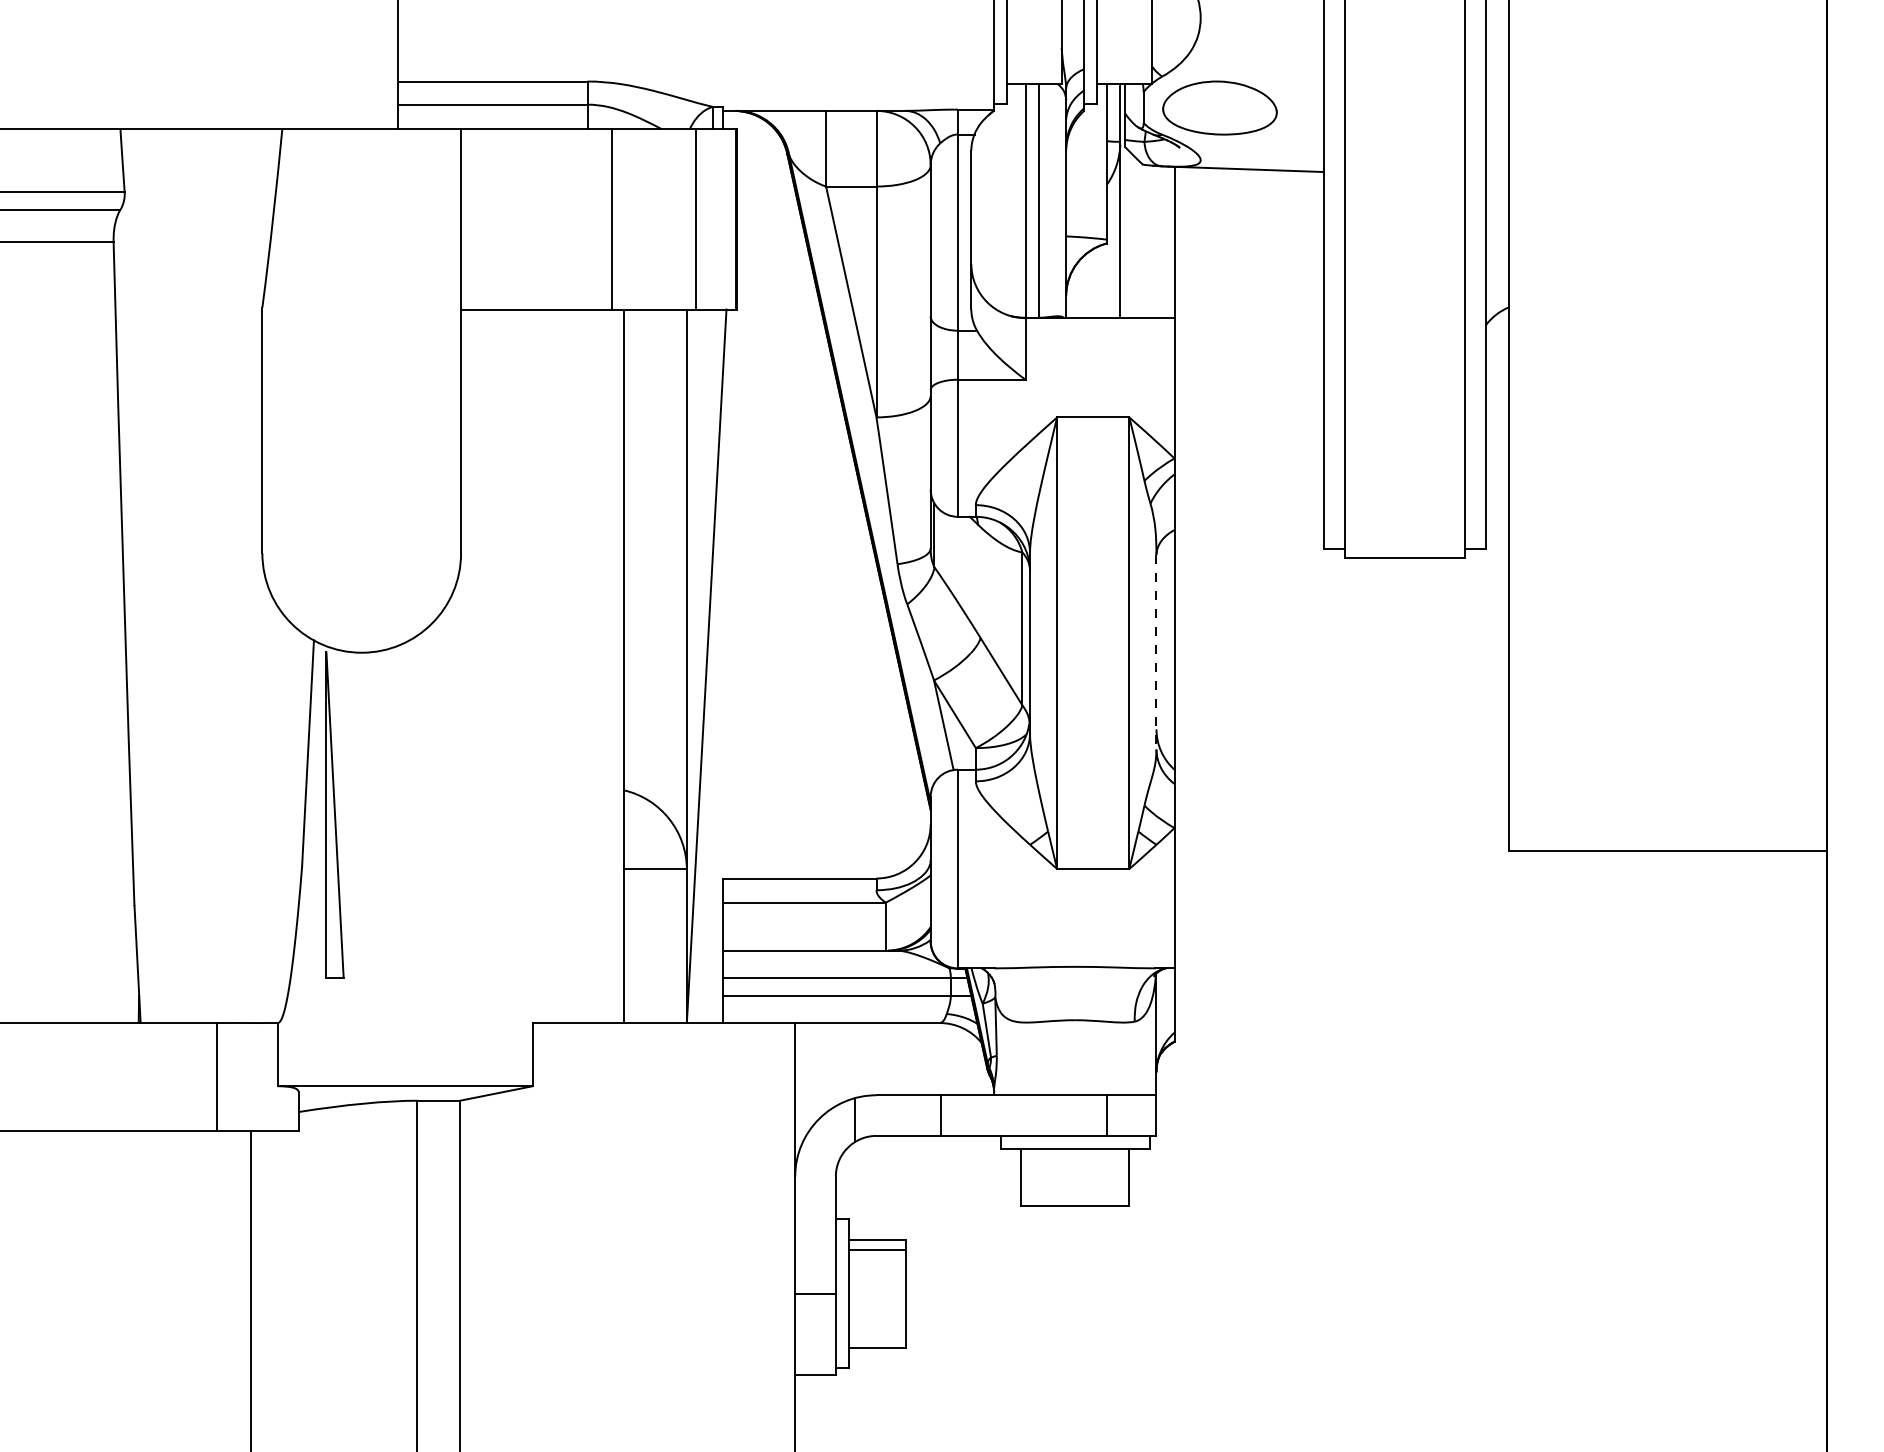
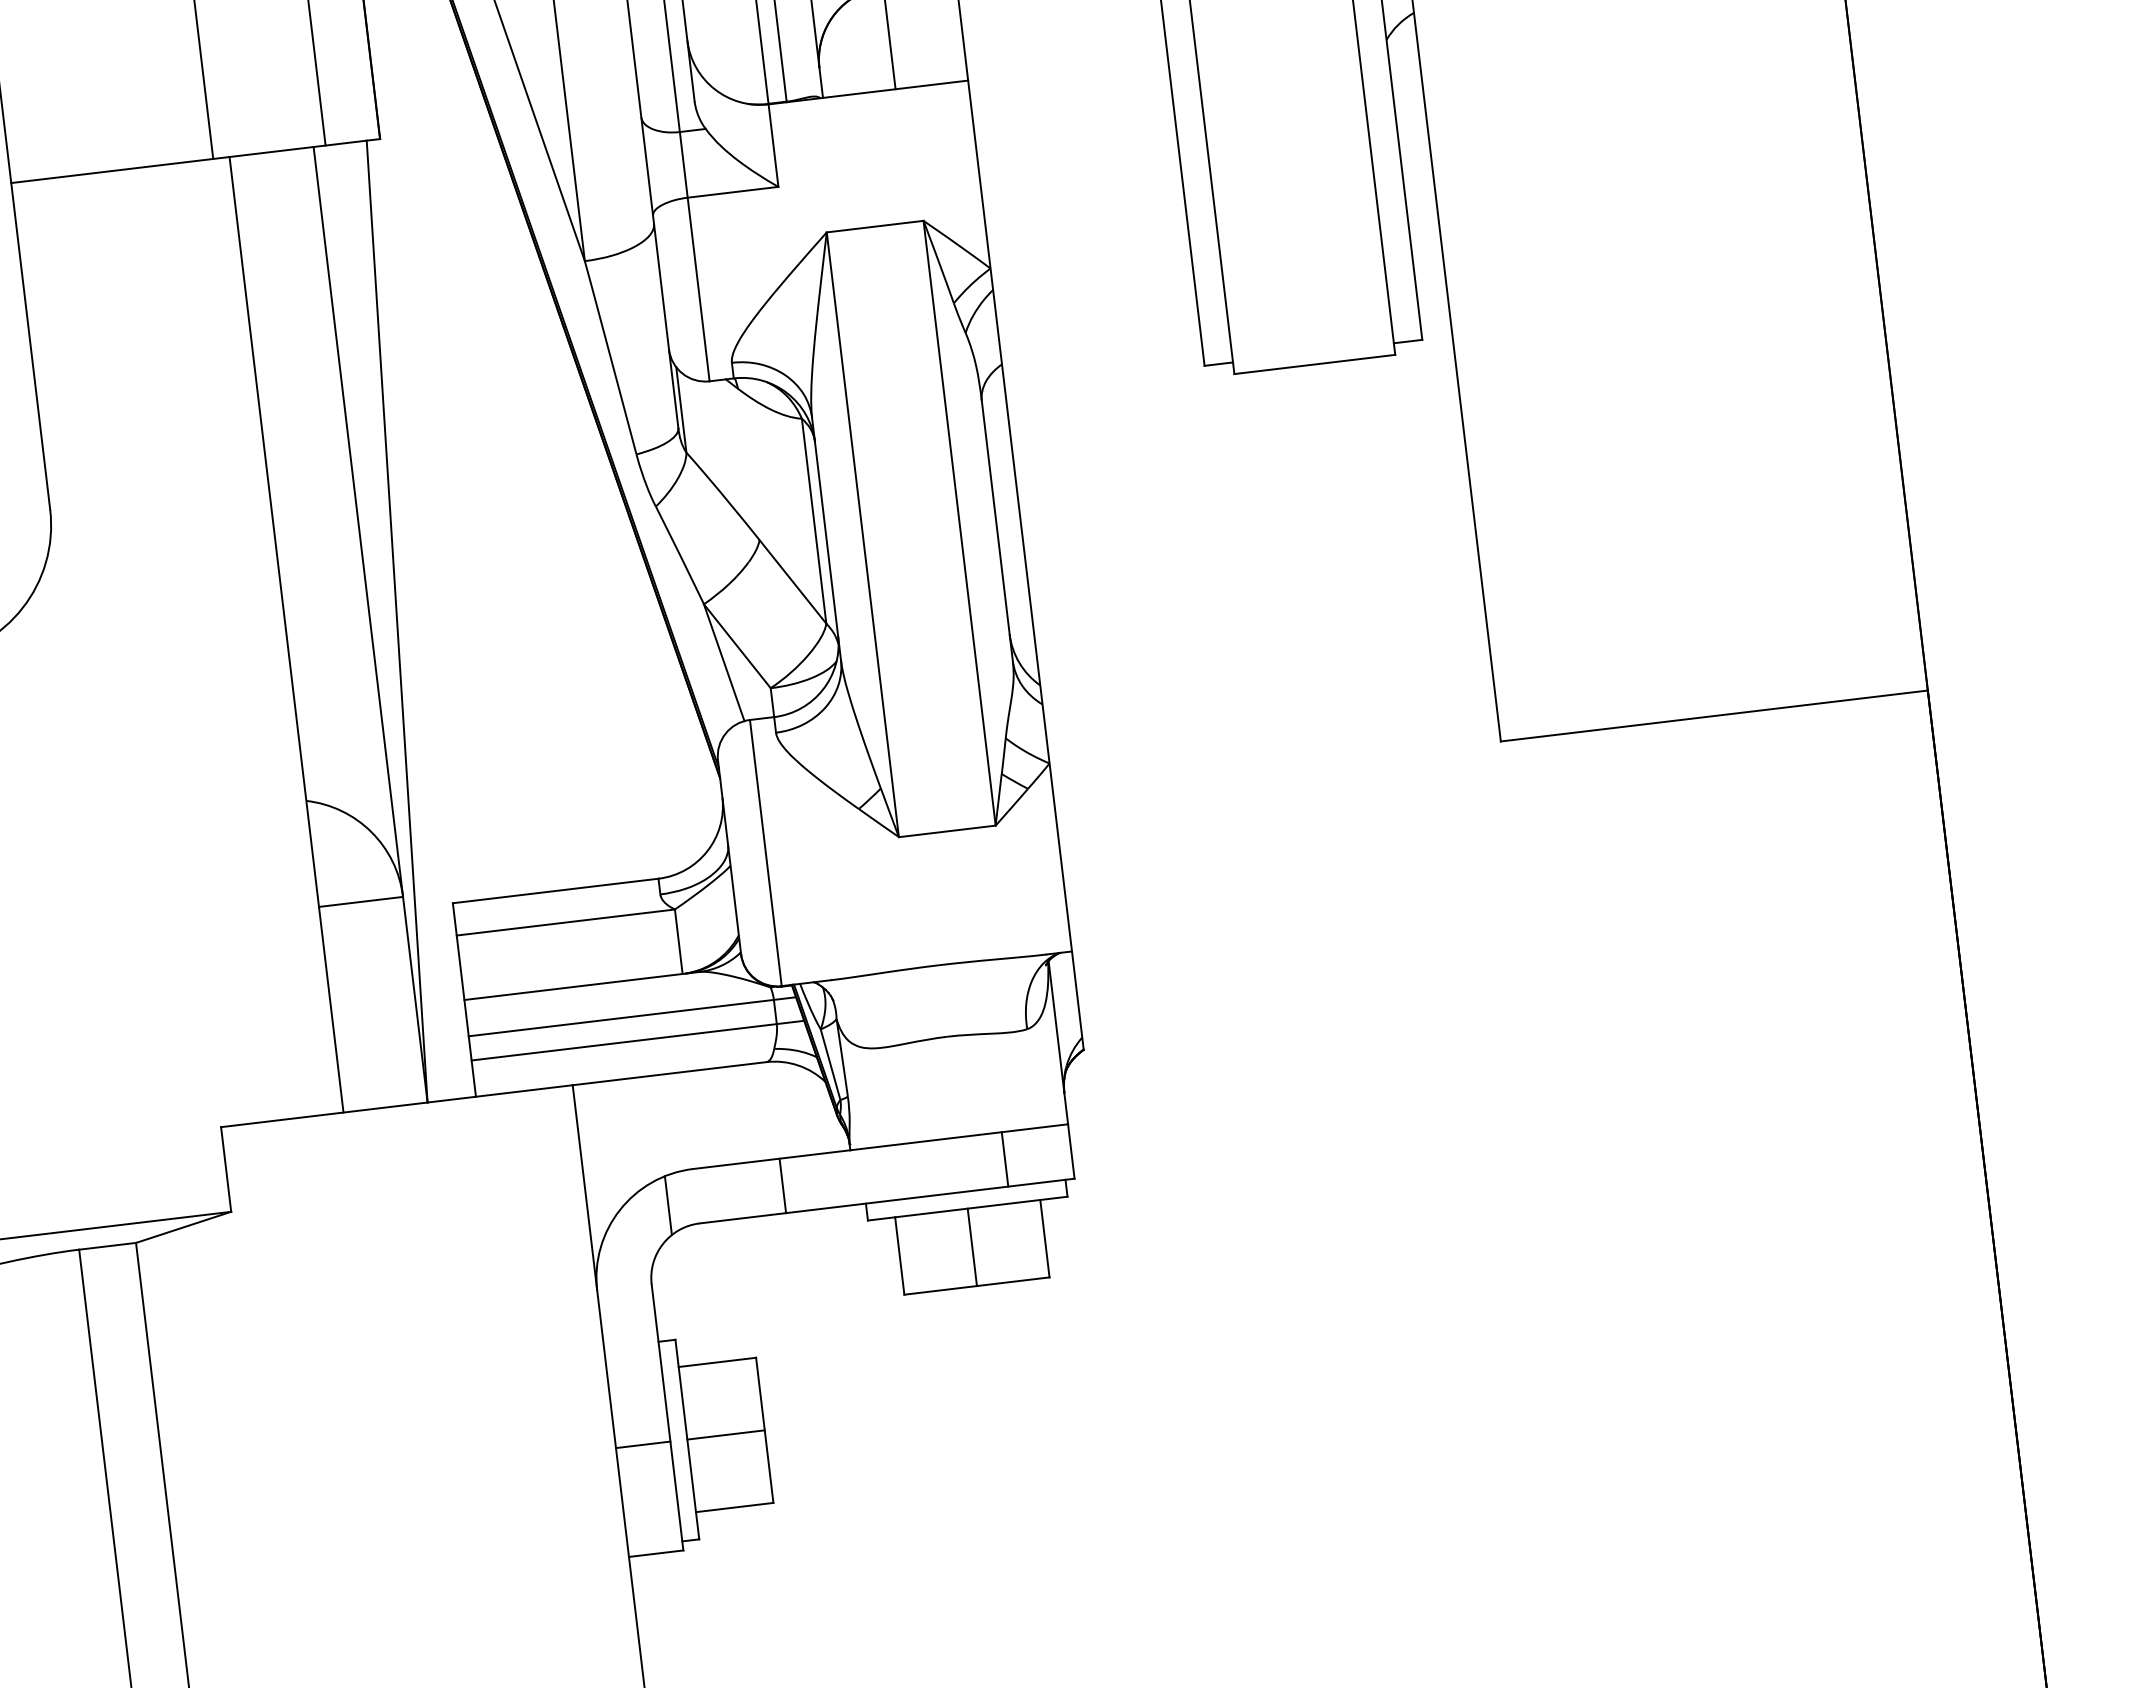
line: (1156, 652) -> (997, 531), dashed -> solid
line: (1075, 1177) -> (972, 1247), added
line: (877, 1249) -> (726, 1434), moved

